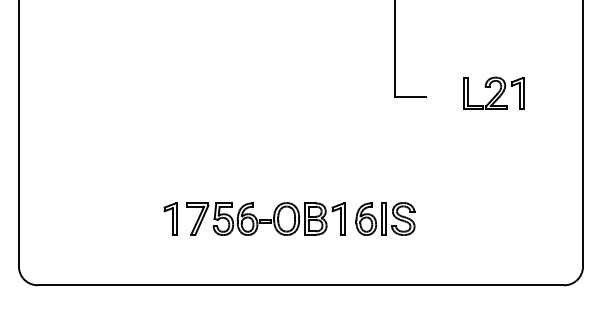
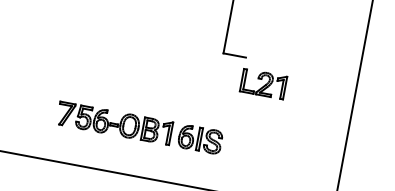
part: (493, 92) -> (263, 83), moved
part: (170, 218) -> (46, 110), removed

